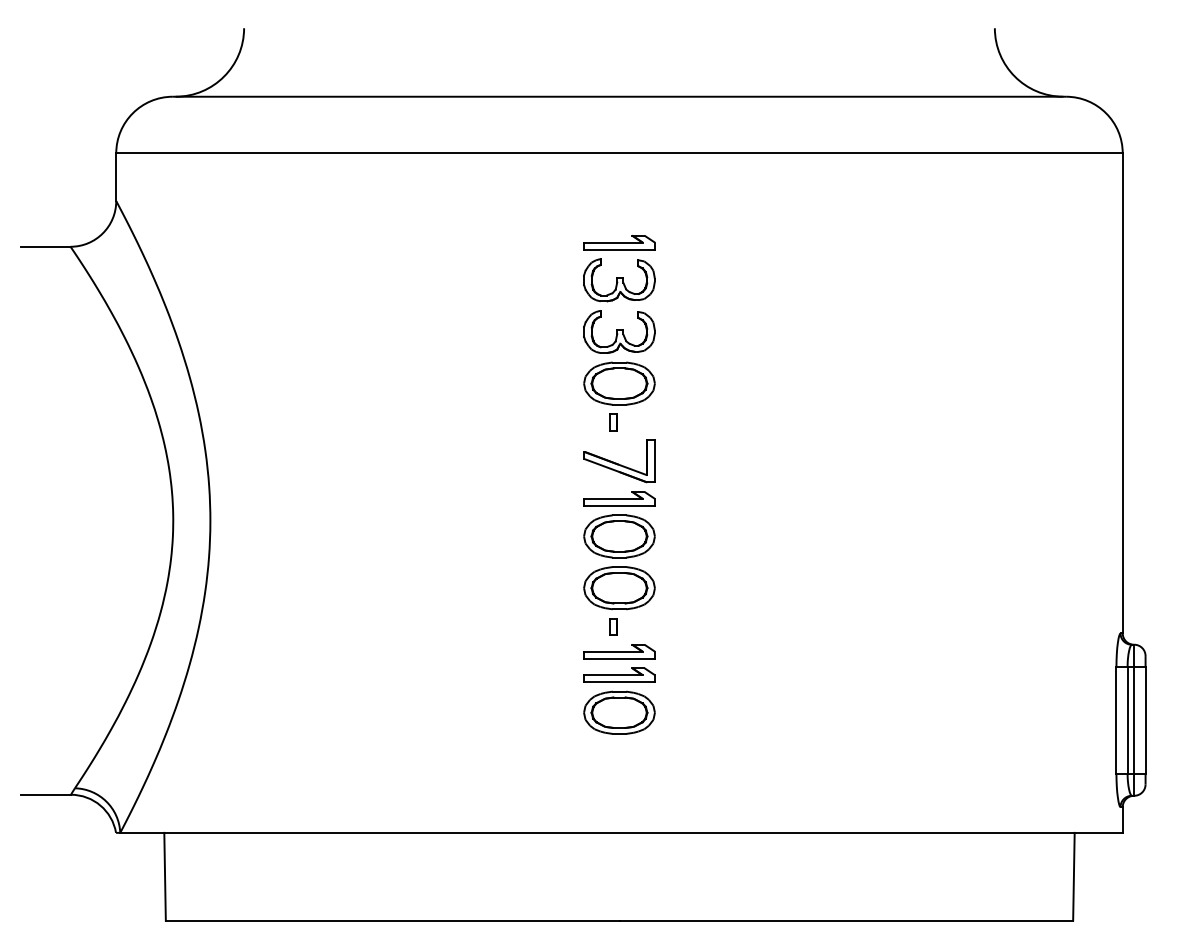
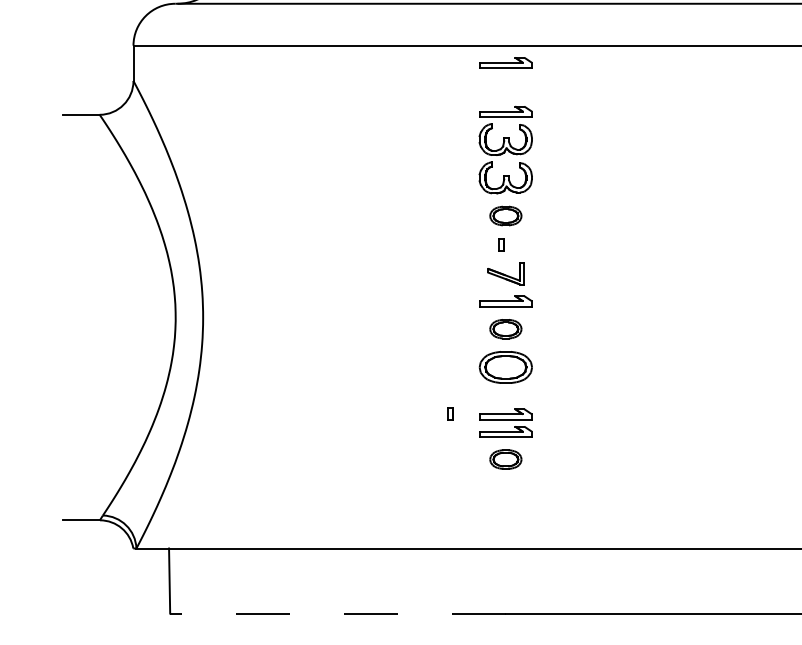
part: (619, 176) -> (505, 62), added
part: (619, 383) -> (505, 215), size x0.6
part: (619, 461) -> (505, 273), size x0.7
part: (619, 536) -> (505, 329), size x0.6
part: (613, 626) -> (450, 413), moved
part: (619, 712) -> (505, 459), size x0.6
line: (392, 920) -> (337, 613), solid -> dashed

